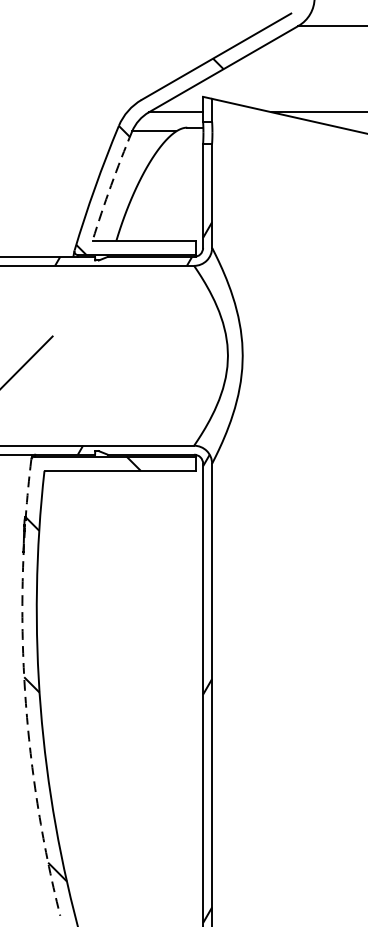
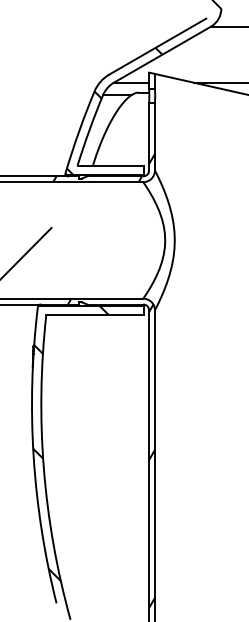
arc: (111, 186) -> (89, 130), dashed -> solid
arc: (24, 689) -> (33, 456), dashed -> solid

